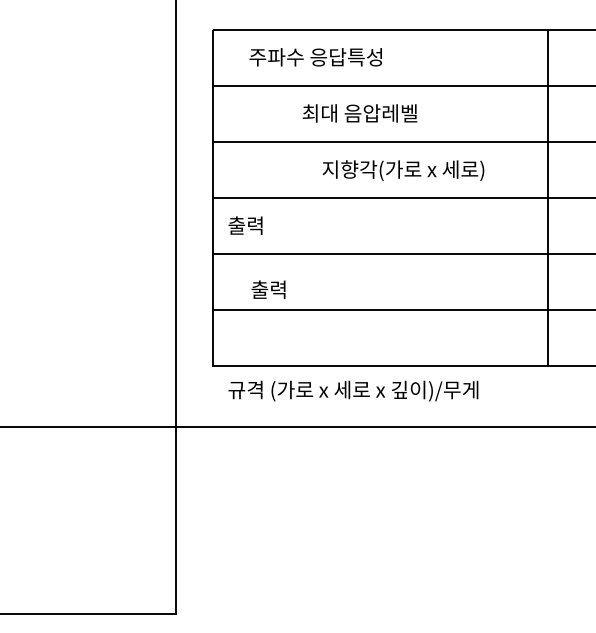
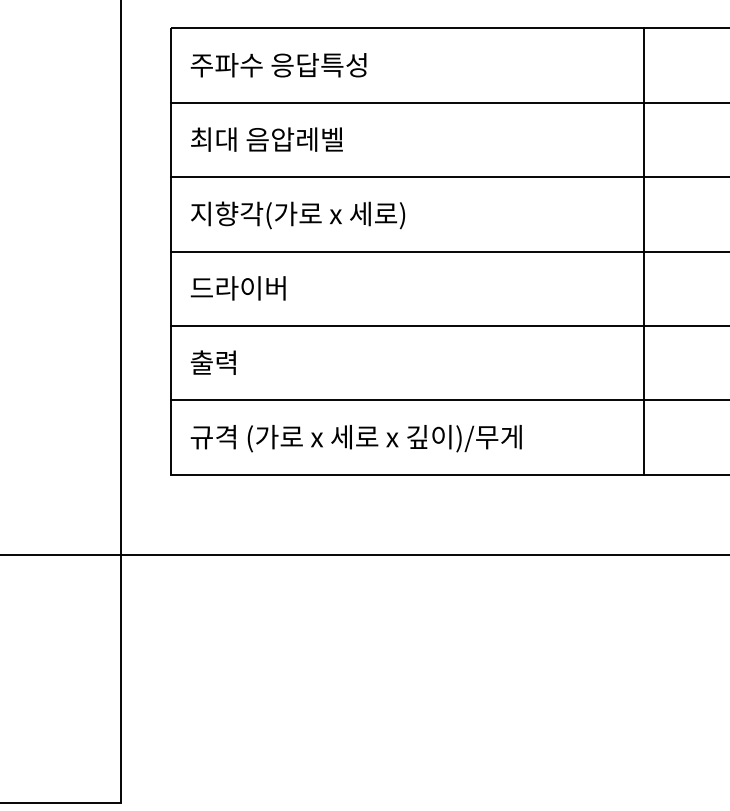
text: (315, 57) -> (278, 65), moved
text: (359, 113) -> (266, 139), moved
text: (403, 170) -> (298, 215), moved
line: (547, 197) -> (643, 250), moved
text: (263, 225) -> (237, 288), 출력 -> 드라이버
text: (268, 289) -> (213, 362), moved
text: (353, 390) -> (356, 437), moved

